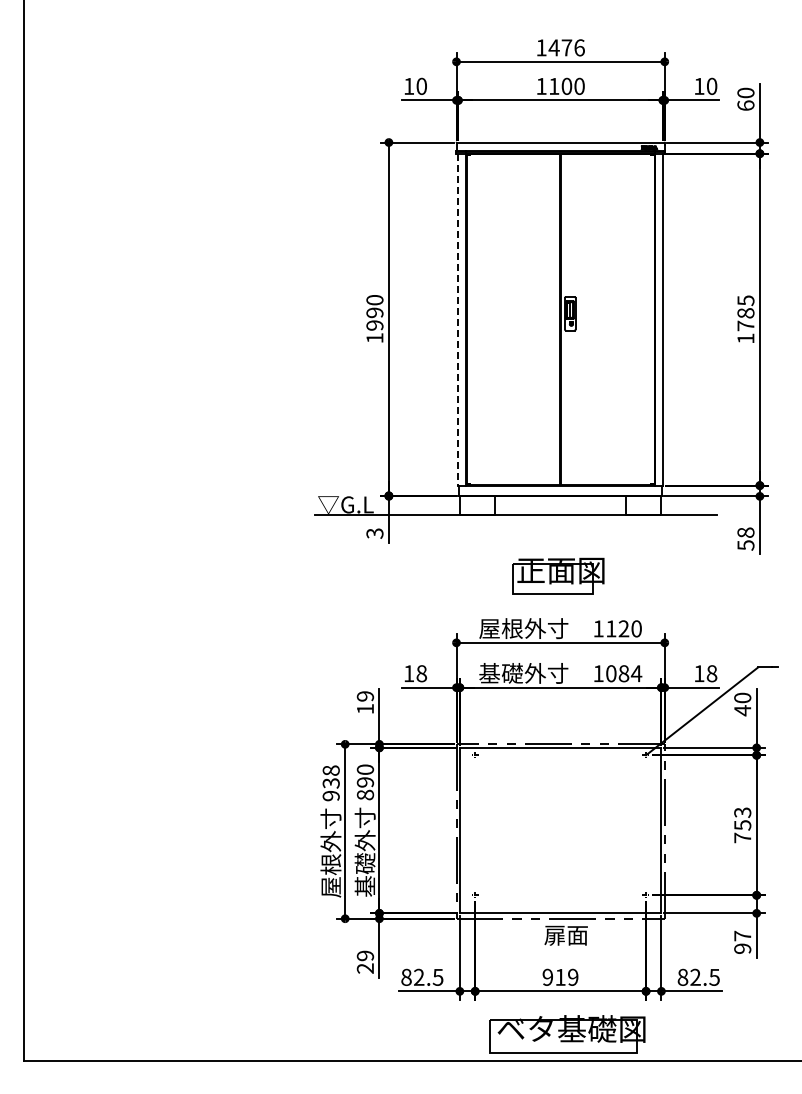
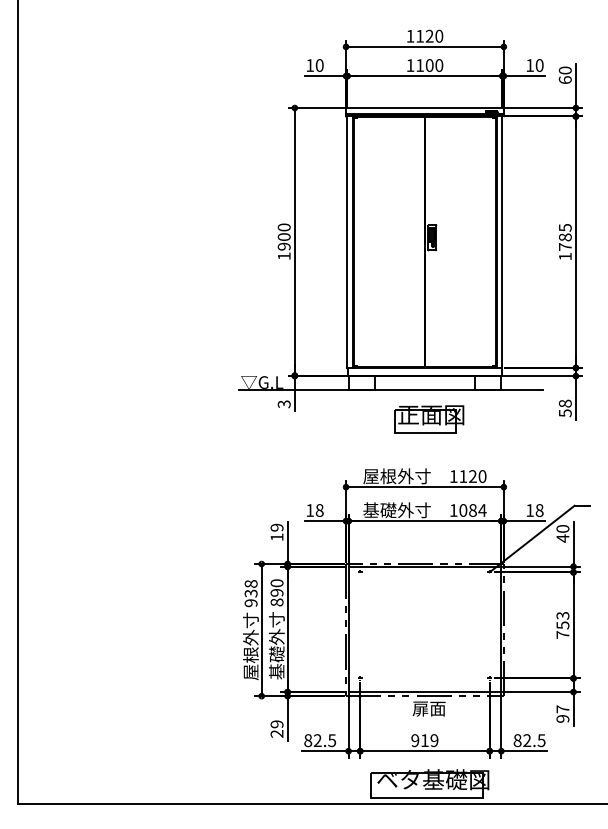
text: (566, 47) -> (429, 36), 1476 -> 1120
text: (374, 312) -> (283, 236), 1990 -> 1900
line: (458, 319) -> (347, 242), dashed -> solid
part: (558, 575) -> (429, 418), moved

